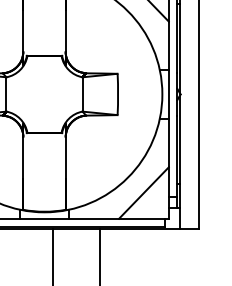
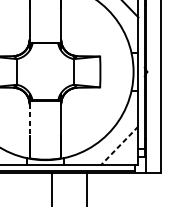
line: (23, 158) -> (29, 119), solid -> dashed
line: (143, 193) -> (119, 146), solid -> dashed

